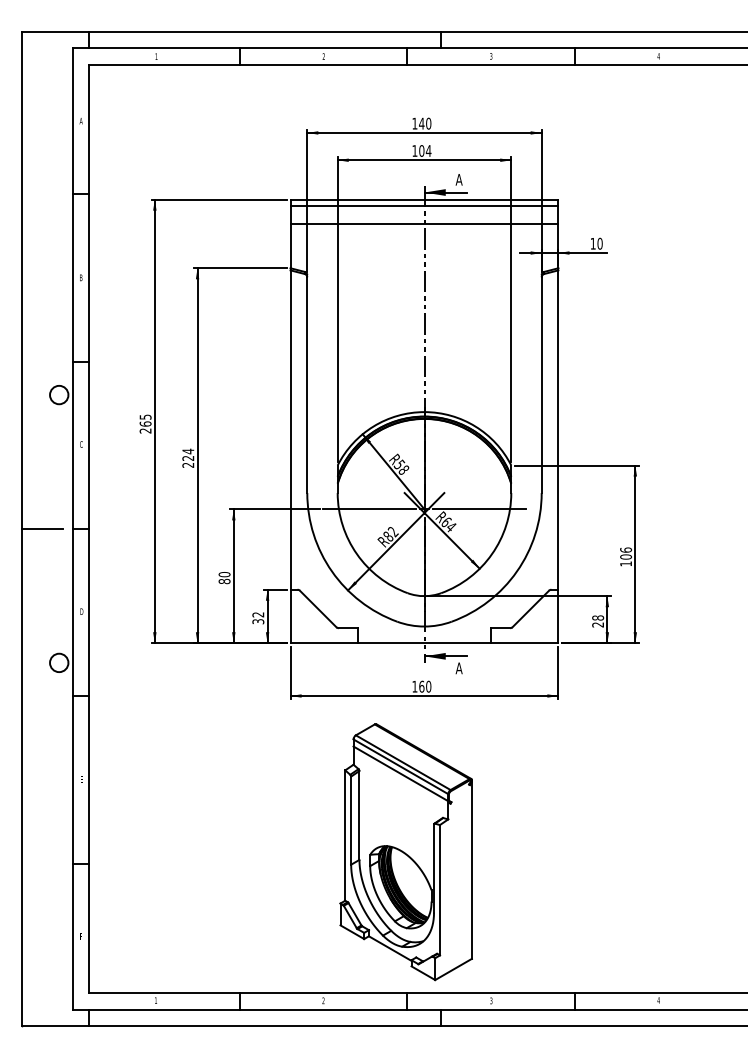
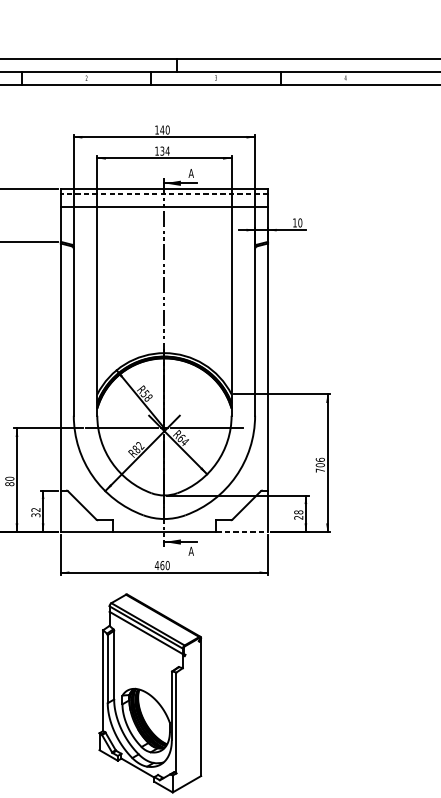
text: (421, 150) -> (162, 150), 104 -> 134
line: (424, 206) -> (164, 194), solid -> dashed
text: (625, 563) -> (319, 470), 106 -> 706
line: (525, 643) -> (242, 532), solid -> dashed
text: (414, 686) -> (156, 565), 160 -> 460

